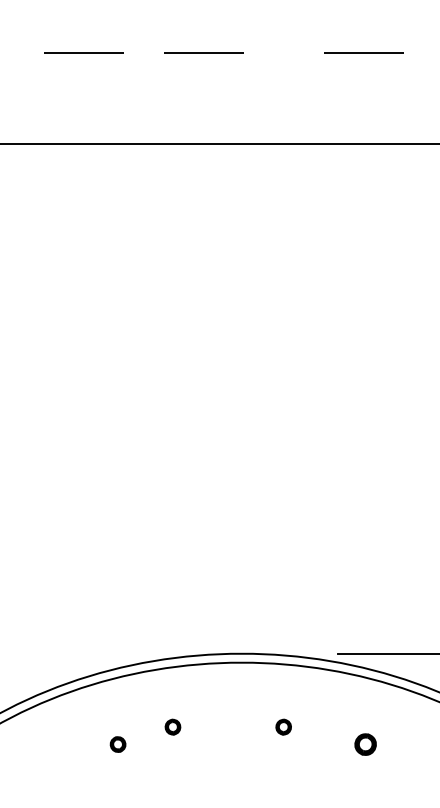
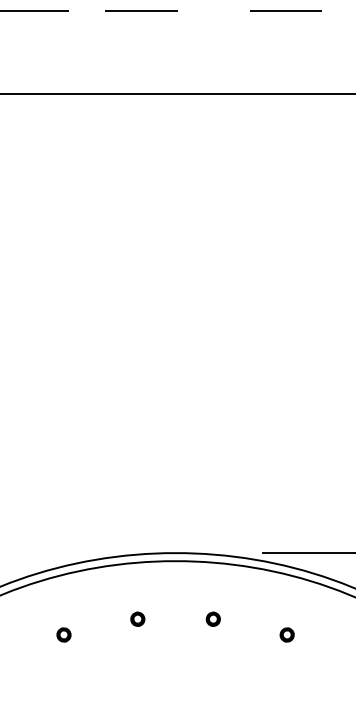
part: (172, 726) -> (137, 618), moved
part: (365, 744) -> (287, 634), size x0.71

